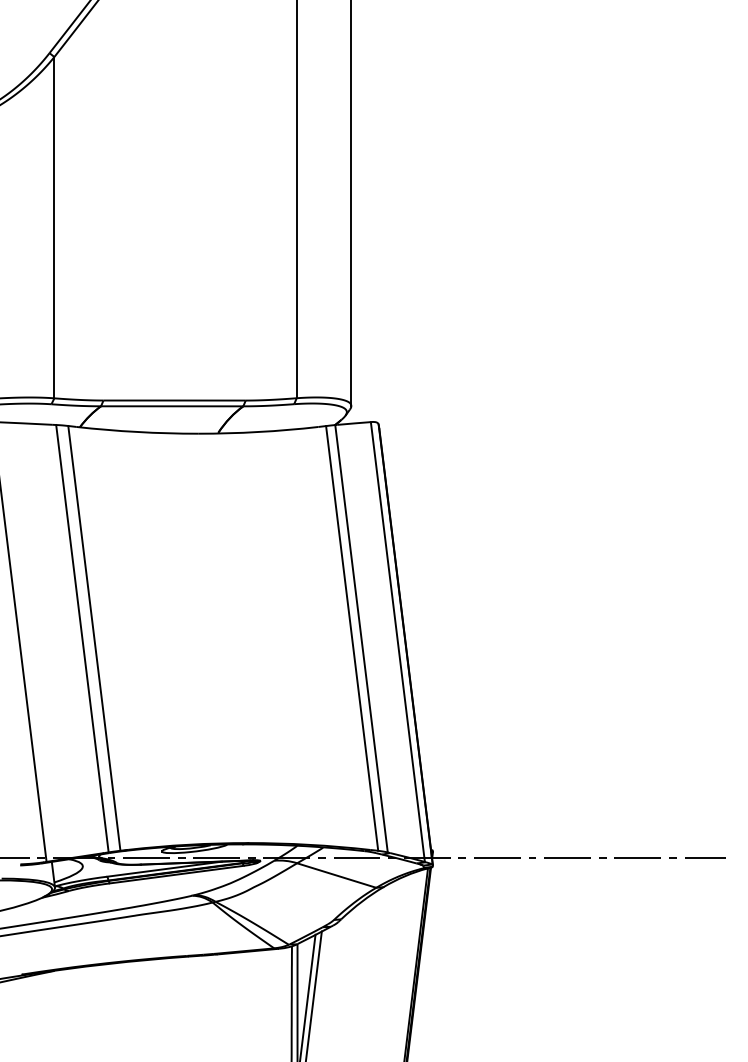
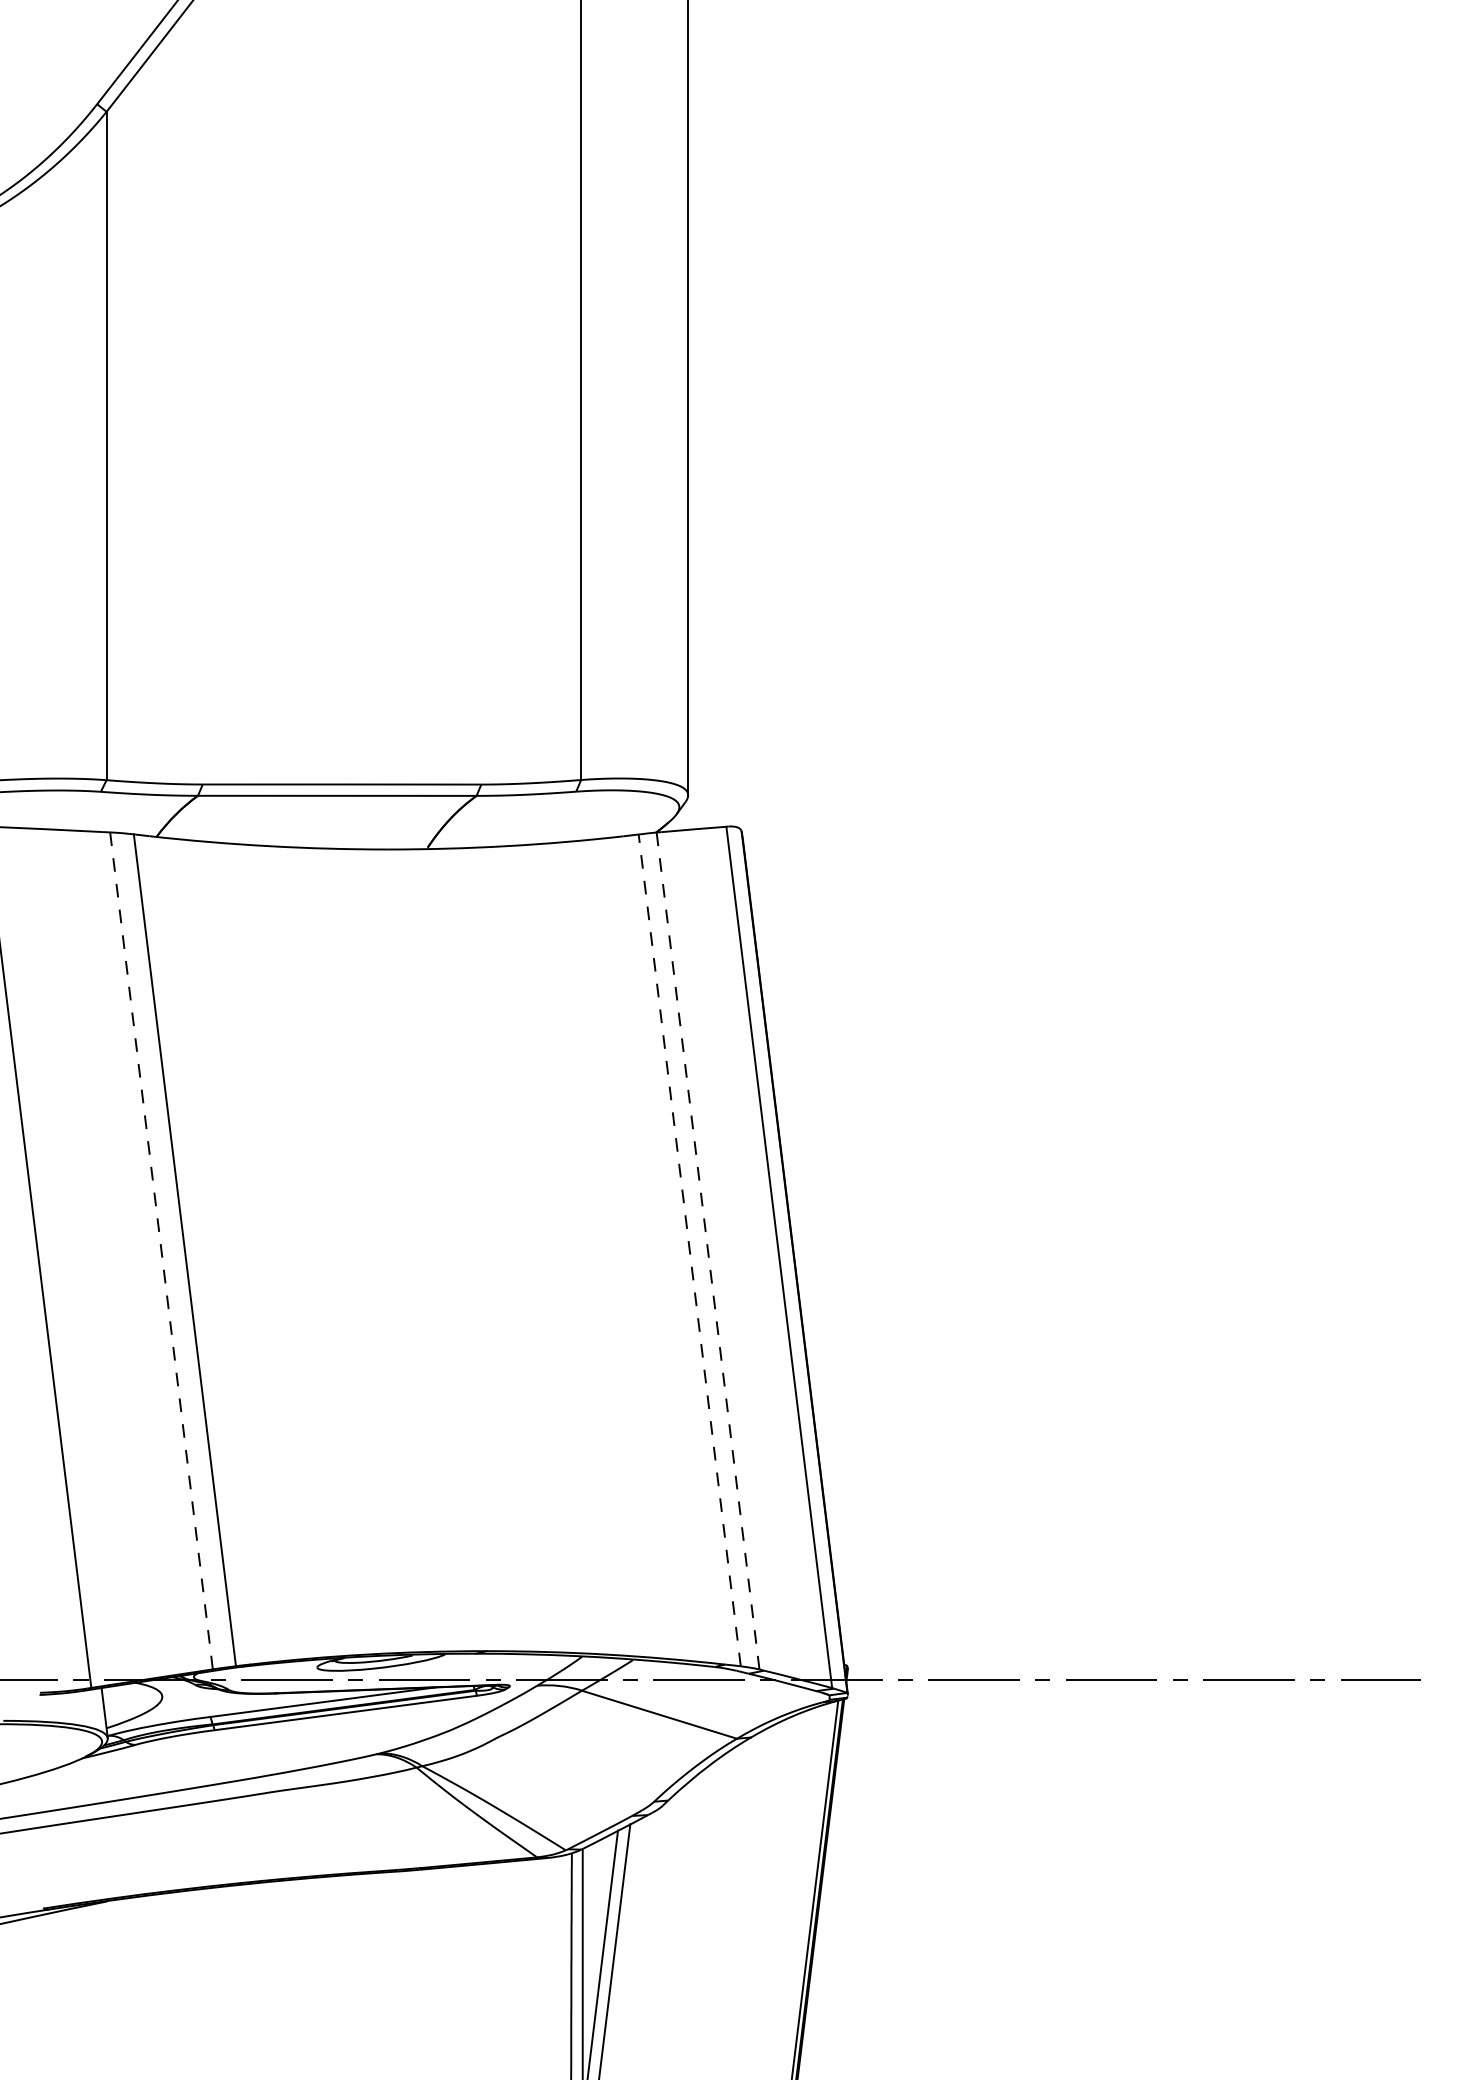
line: (82, 638) -> (161, 1250), solid -> dashed
line: (352, 638) -> (690, 1250), solid -> dashed
line: (361, 639) -> (708, 1252), solid -> dashed

